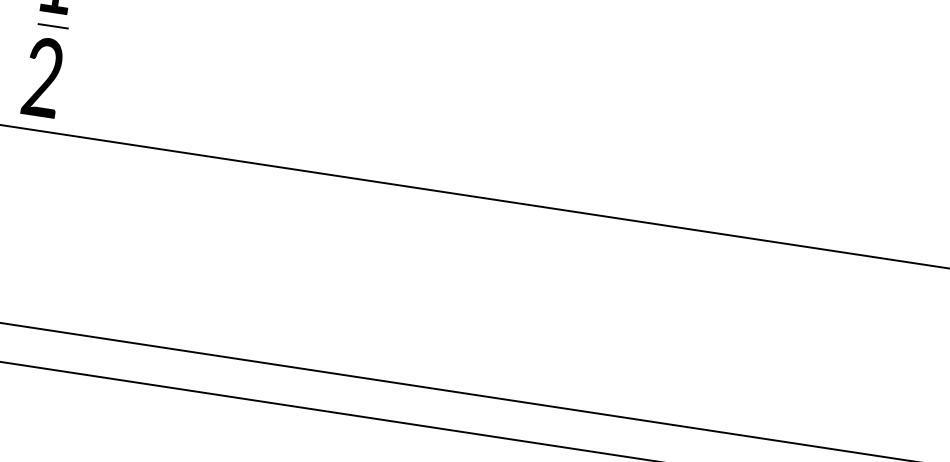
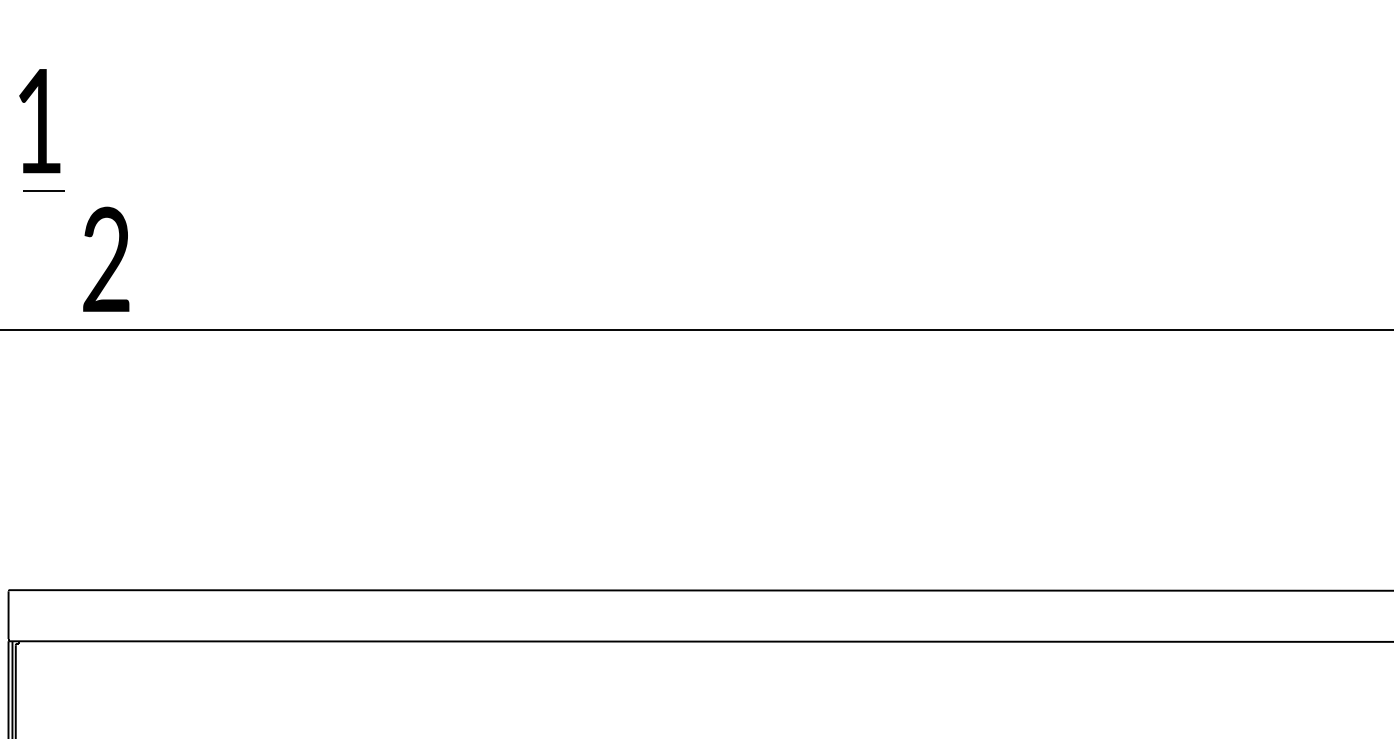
text: (43, 76) -> (106, 258), moved

